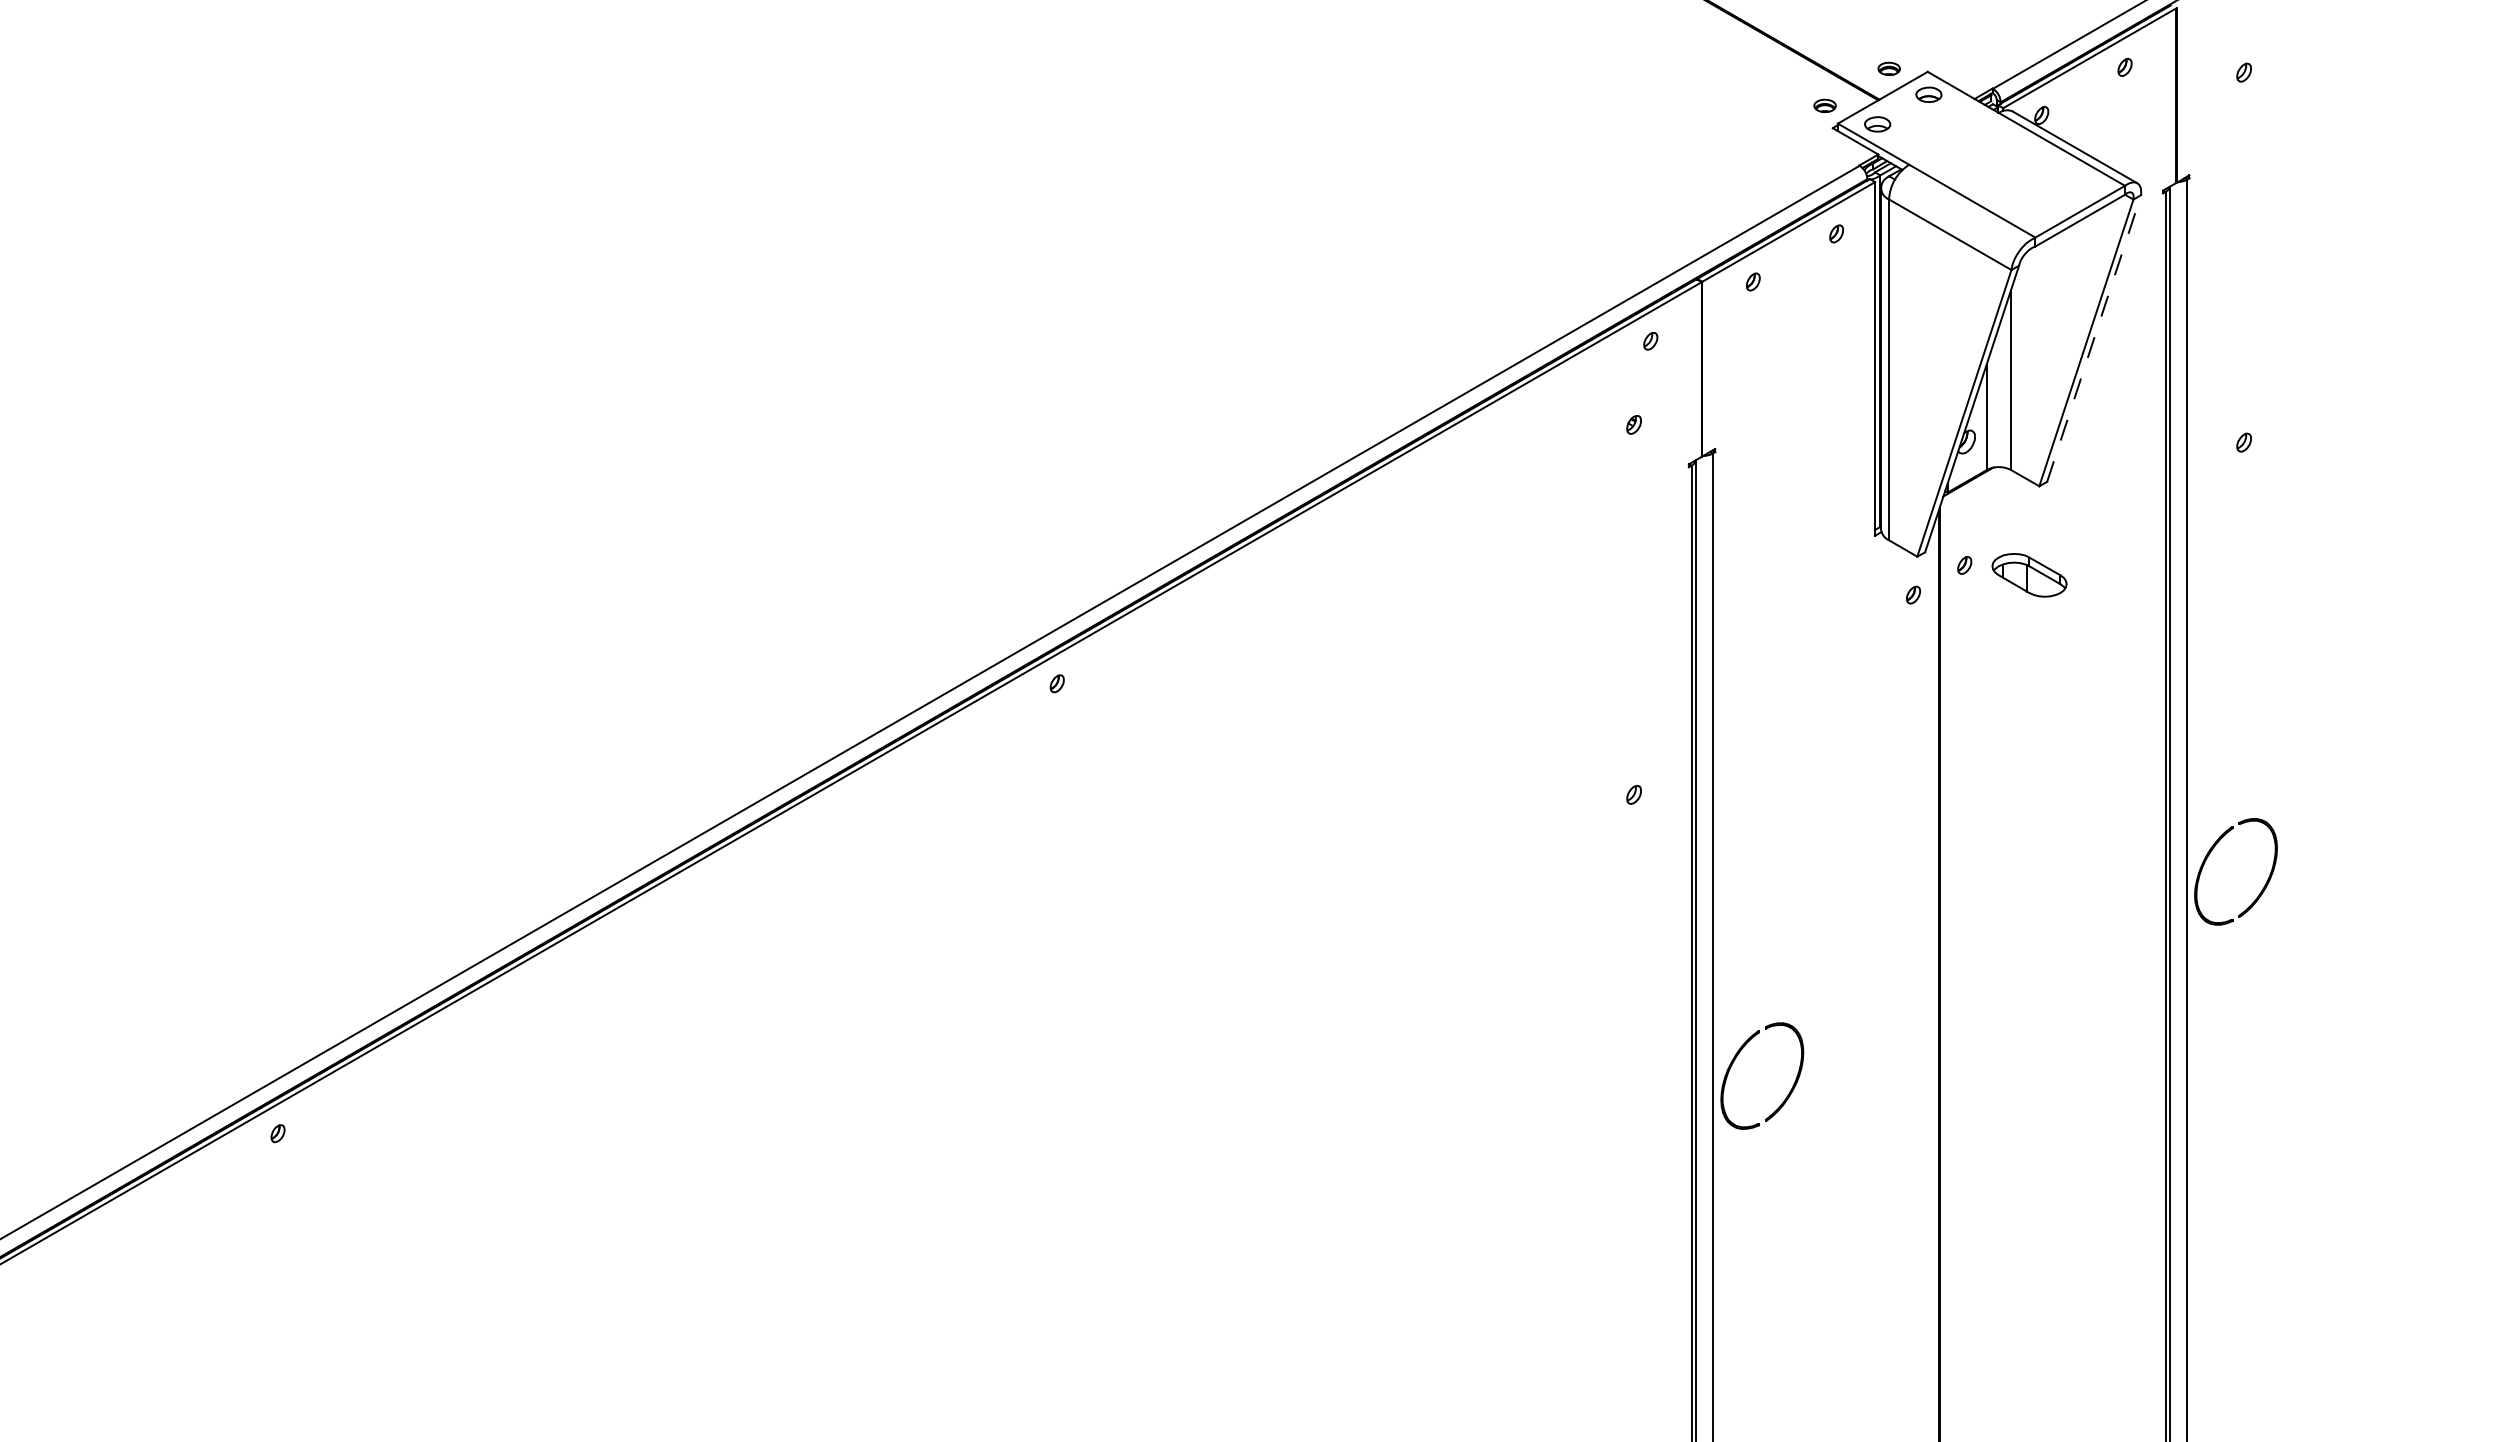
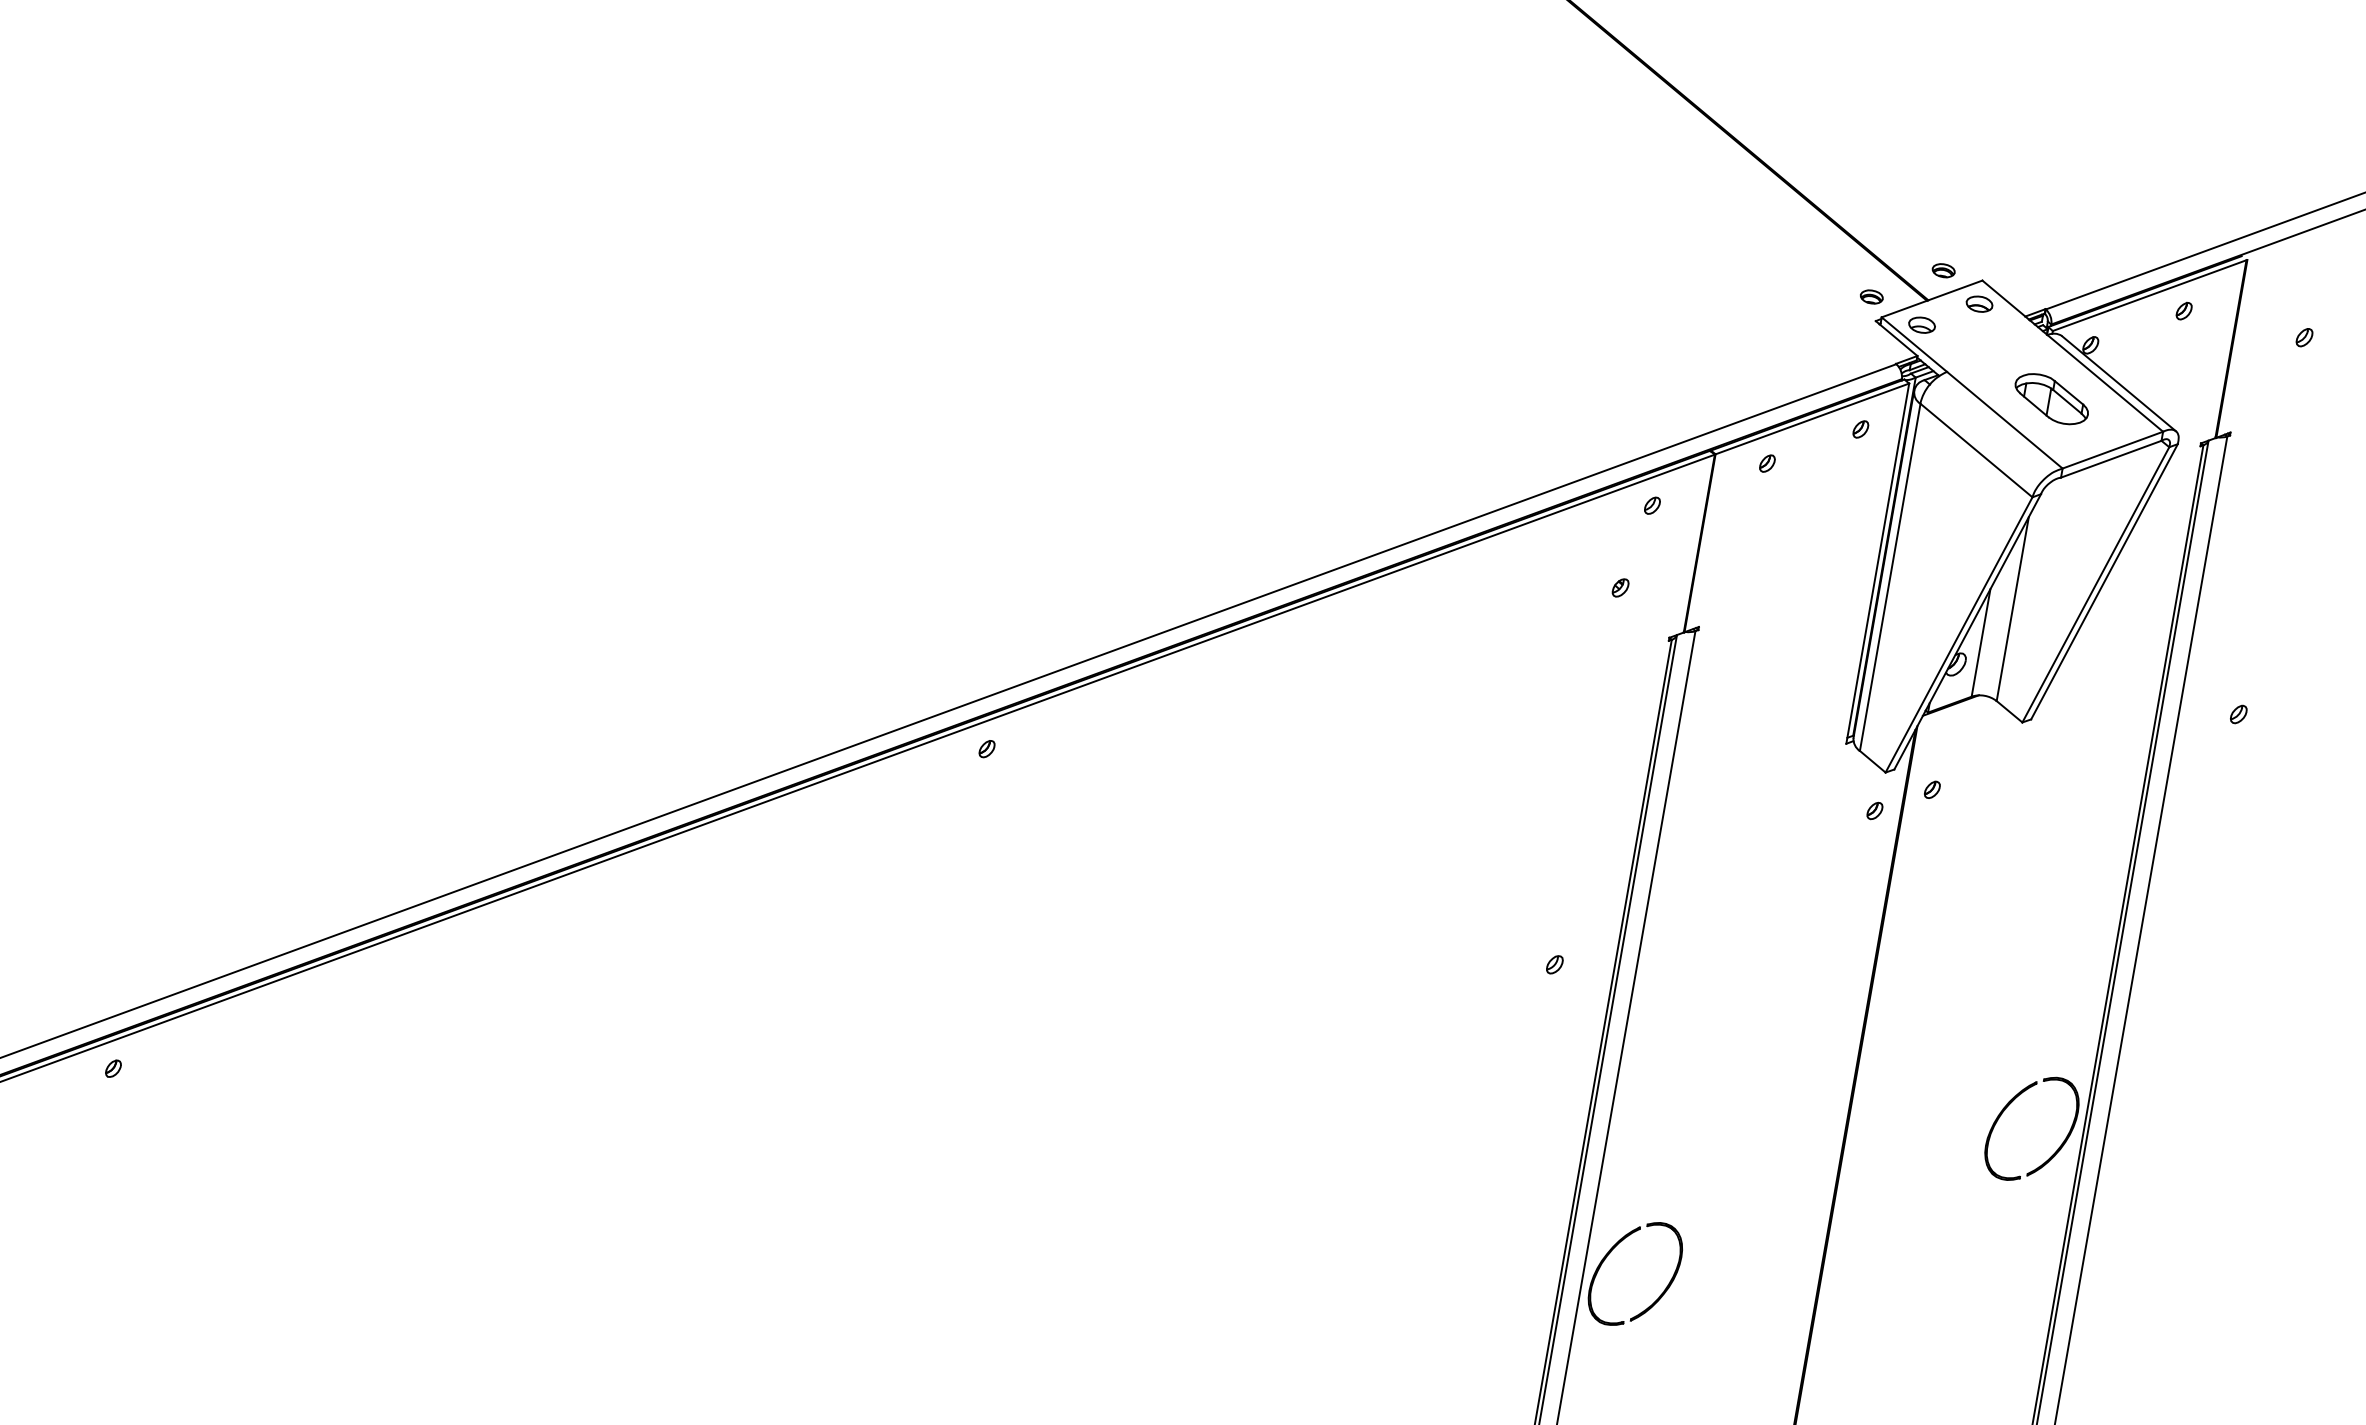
line: (2094, 338) -> (2104, 581), dashed -> solid
part: (2029, 575) -> (2051, 399), moved
part: (2208, 857) -> (2006, 1109), moved

